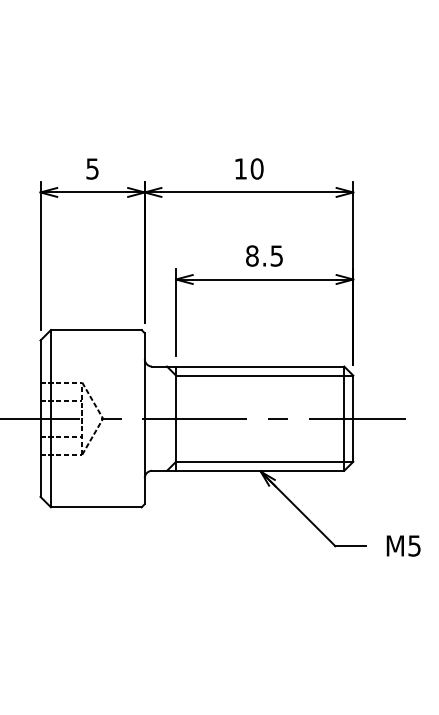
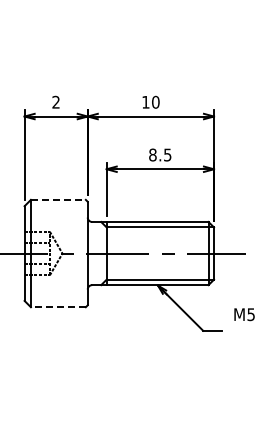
text: (91, 167) -> (55, 101), 5 -> 2
line: (96, 329) -> (58, 199), solid -> dashed
line: (94, 507) -> (57, 307), solid -> dashed
text: (403, 545) -> (244, 314), moved

